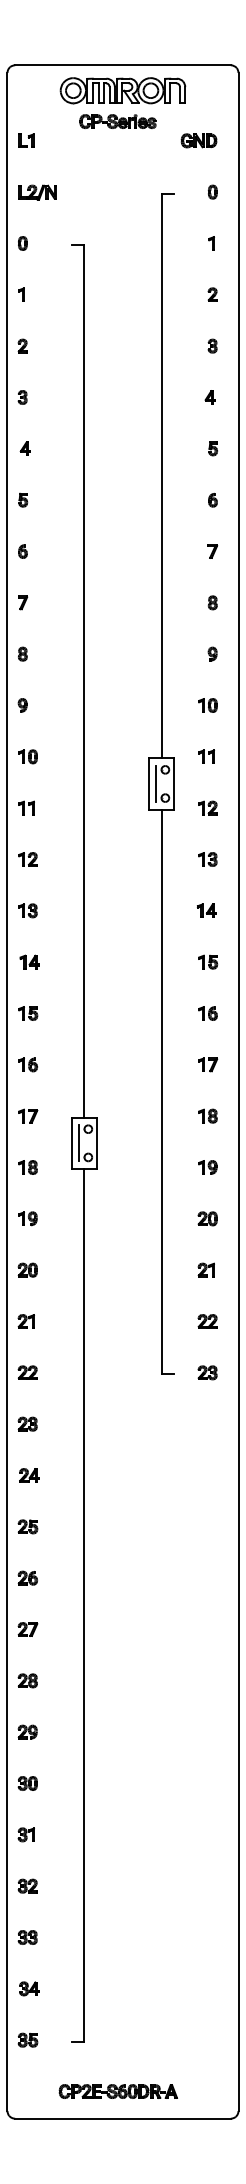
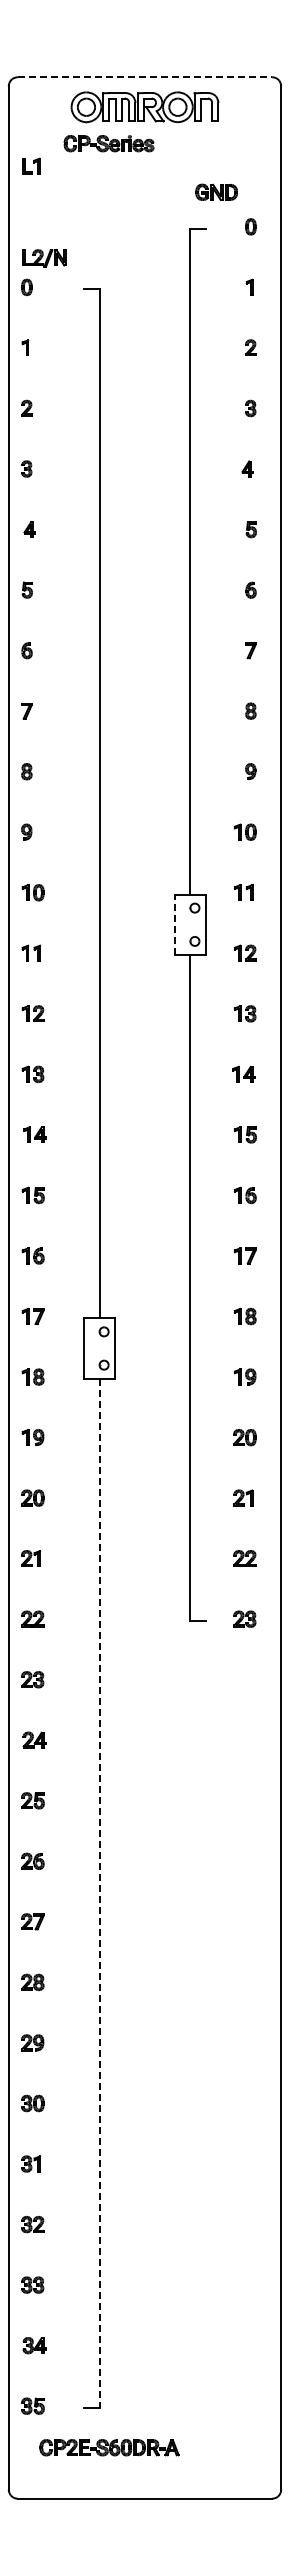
line: (123, 65) -> (145, 77), solid -> dashed
part: (117, 121) -> (108, 143), moved
part: (198, 140) -> (216, 191), moved
part: (37, 192) -> (44, 258), moved
line: (148, 783) -> (175, 924), solid -> dashed
line: (156, 783) -> (184, 924), removed
line: (79, 1143) -> (93, 1348), removed
line: (84, 1605) -> (99, 1893), solid -> dashed
part: (118, 2091) -> (109, 2447), moved

